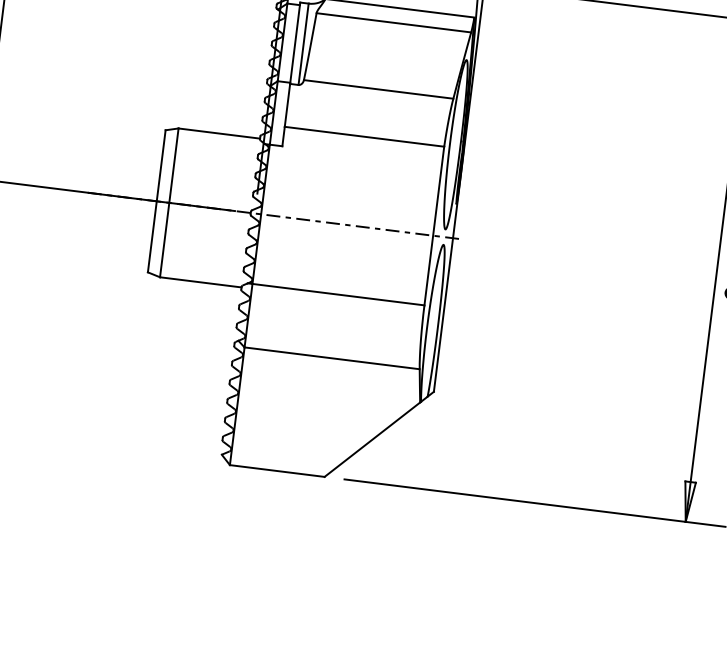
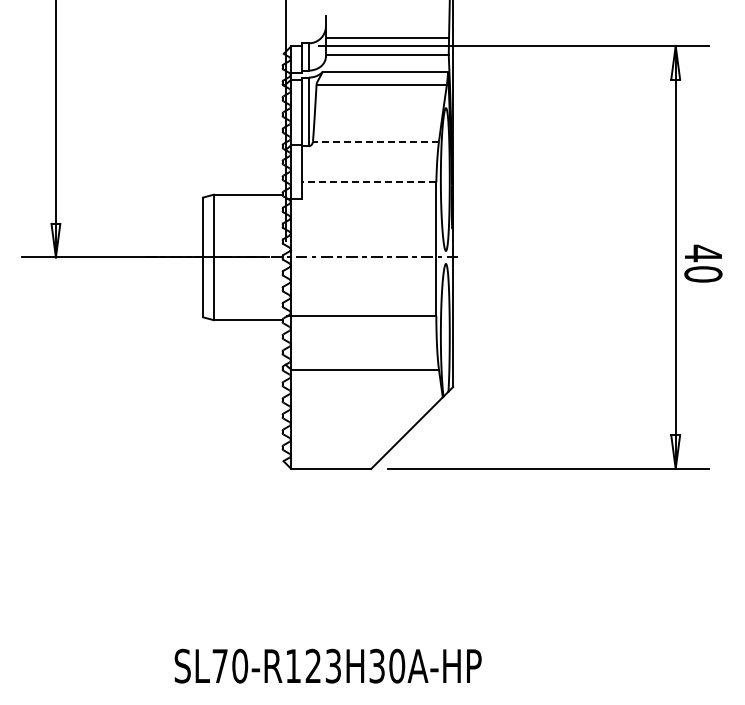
line: (378, 89) -> (375, 141), solid -> dashed
line: (363, 136) -> (368, 182), solid -> dashed

